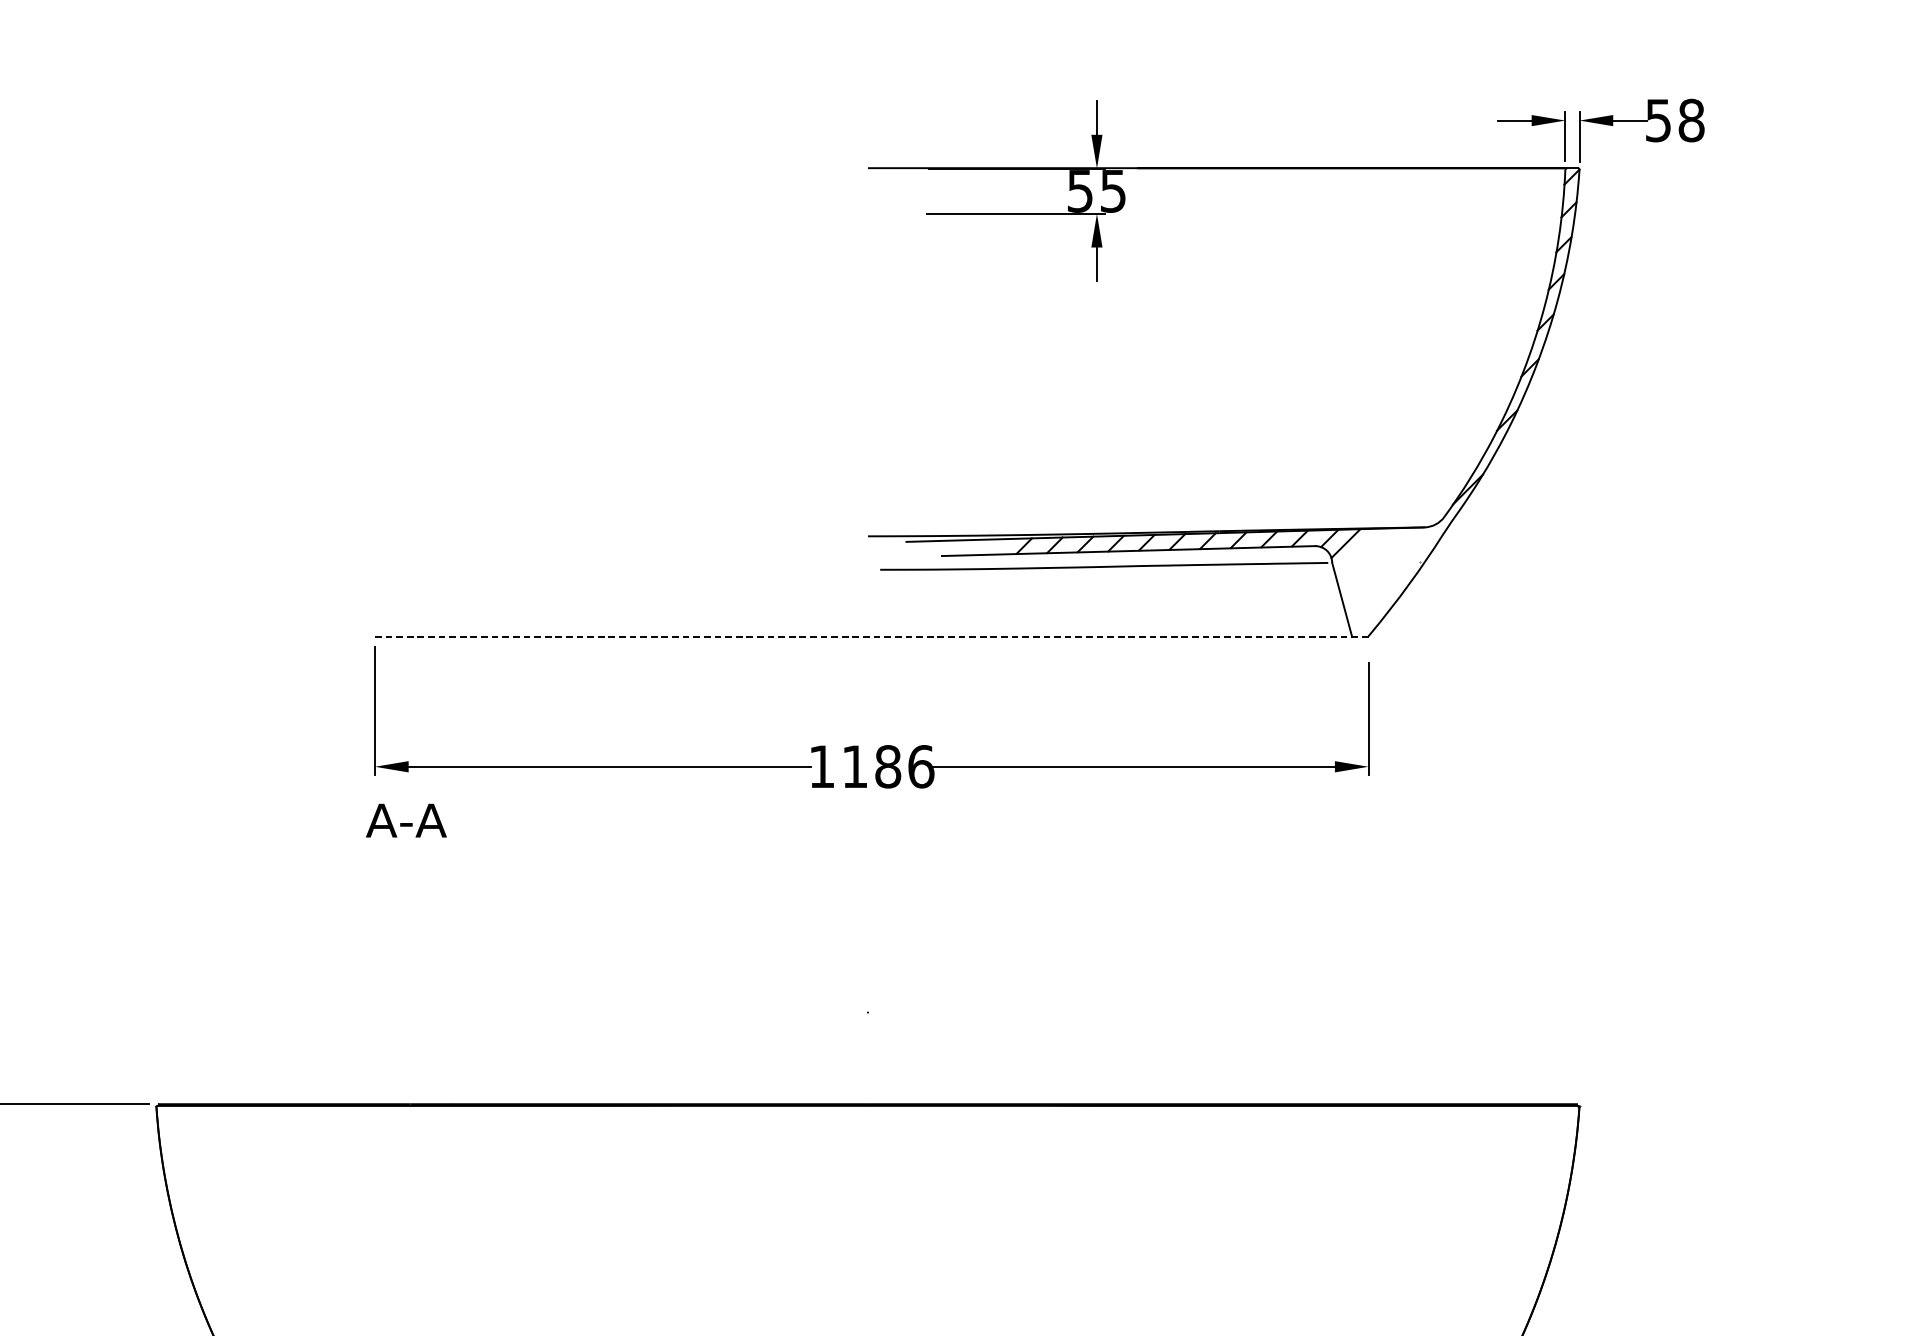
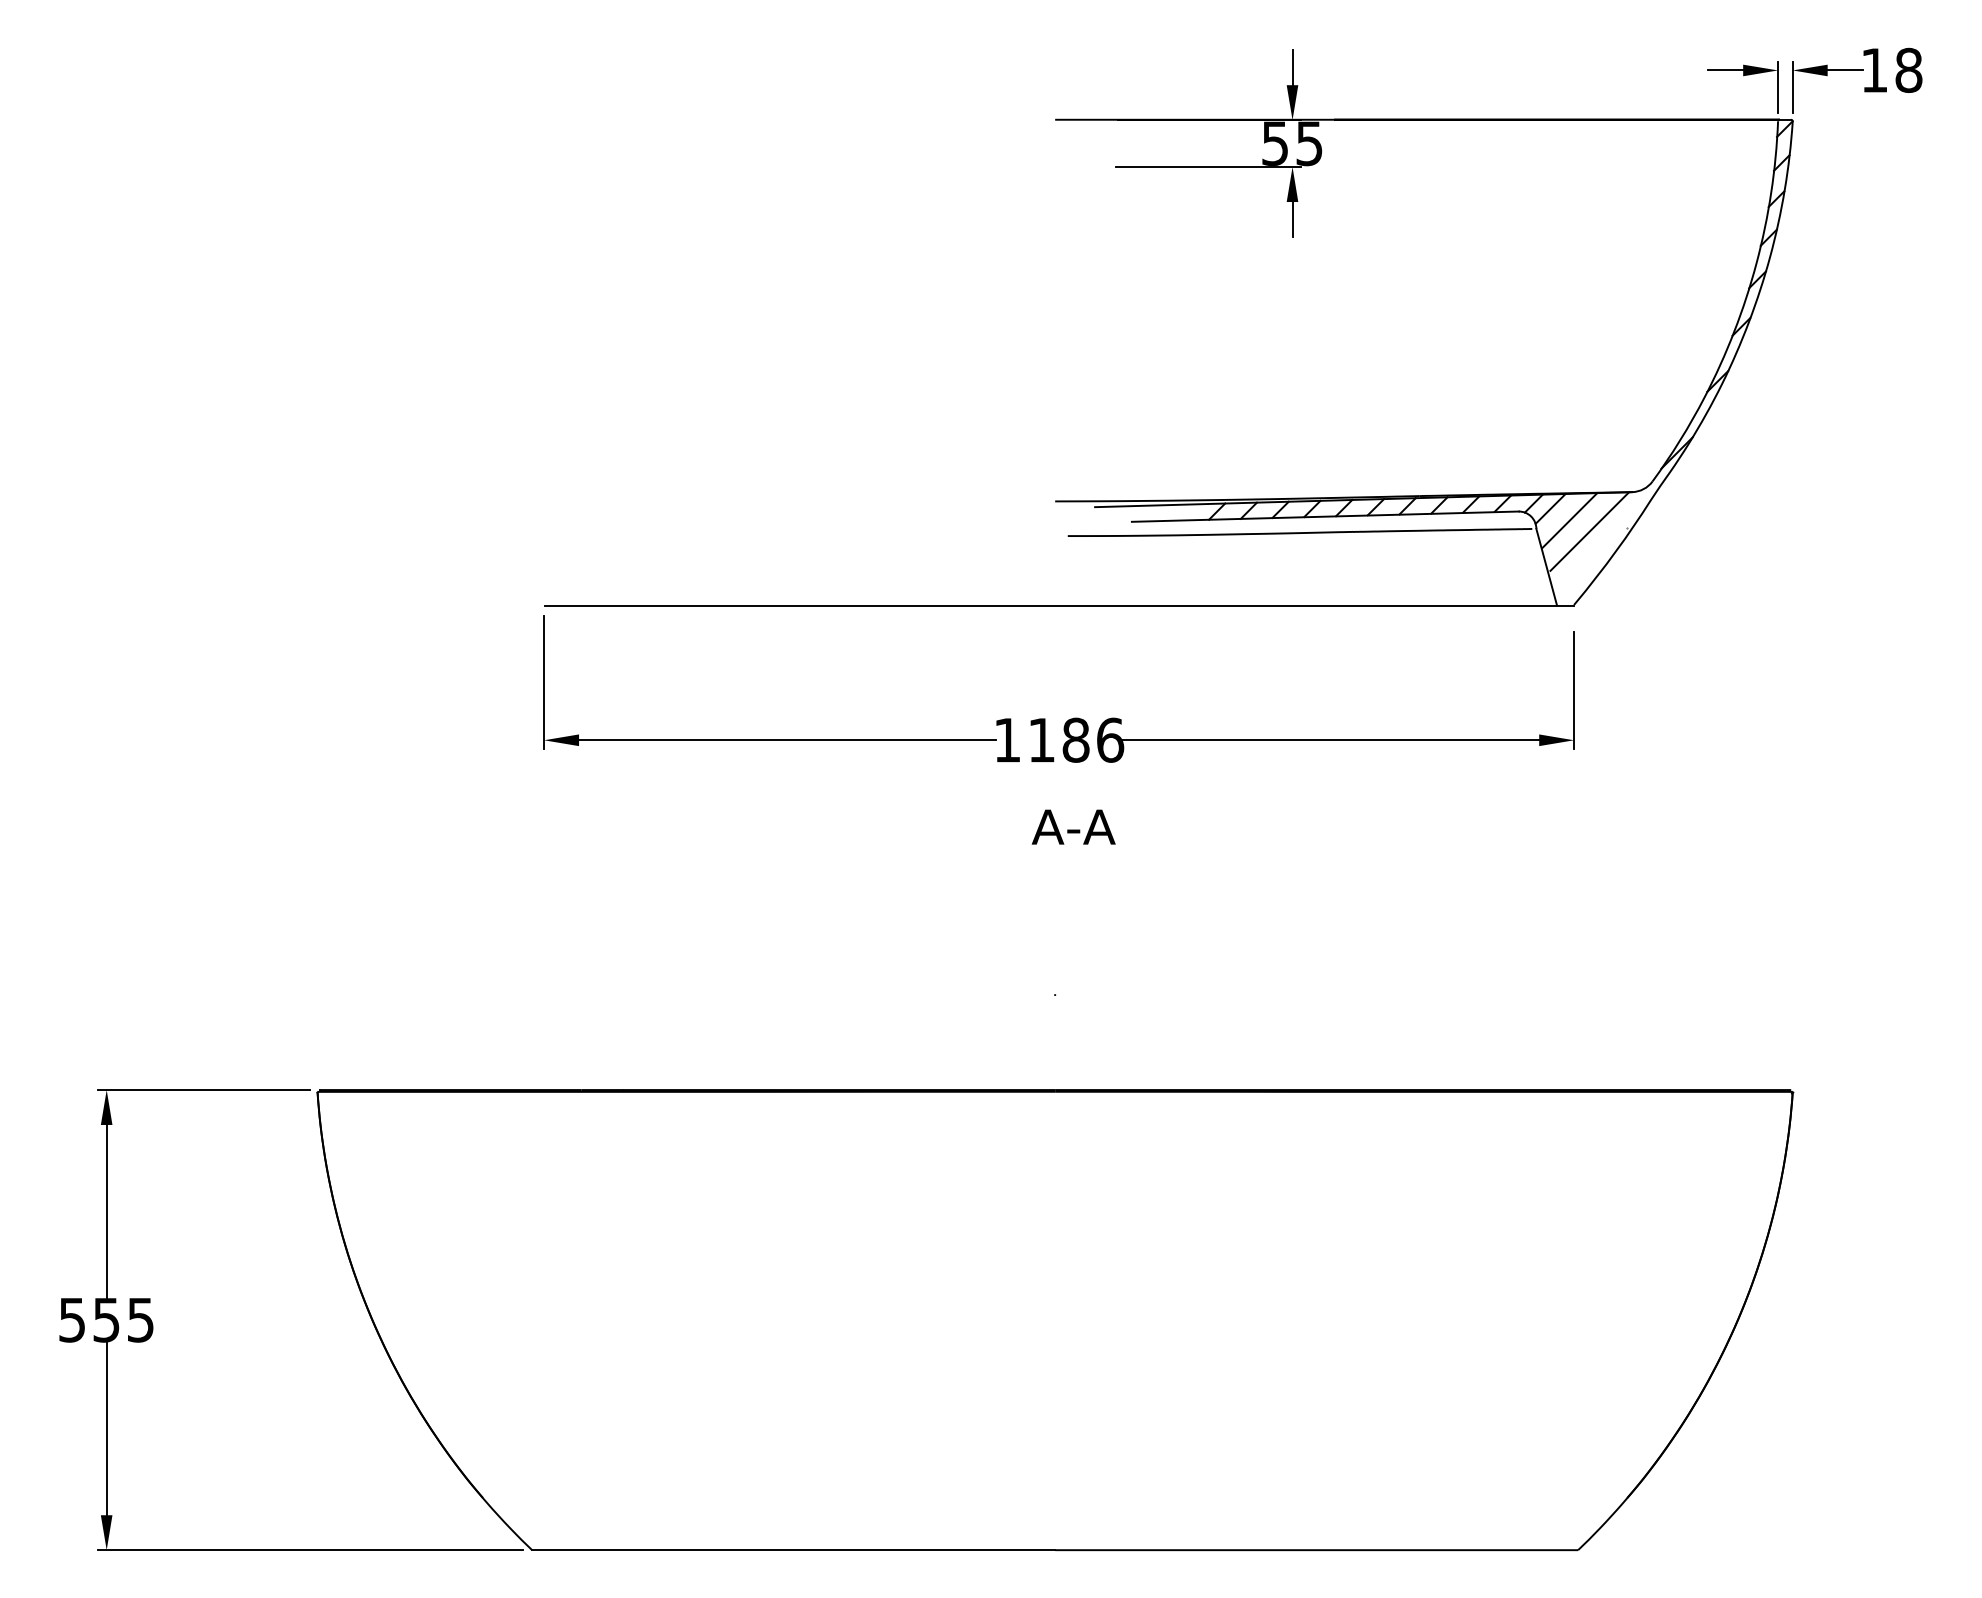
text: (1658, 120) -> (1874, 70), 58 -> 18
line: (1364, 554) -> (1569, 520), added
line: (1383, 565) -> (1589, 531), added
line: (872, 637) -> (1059, 606), dashed -> solid
text: (406, 820) -> (1073, 826), moved

